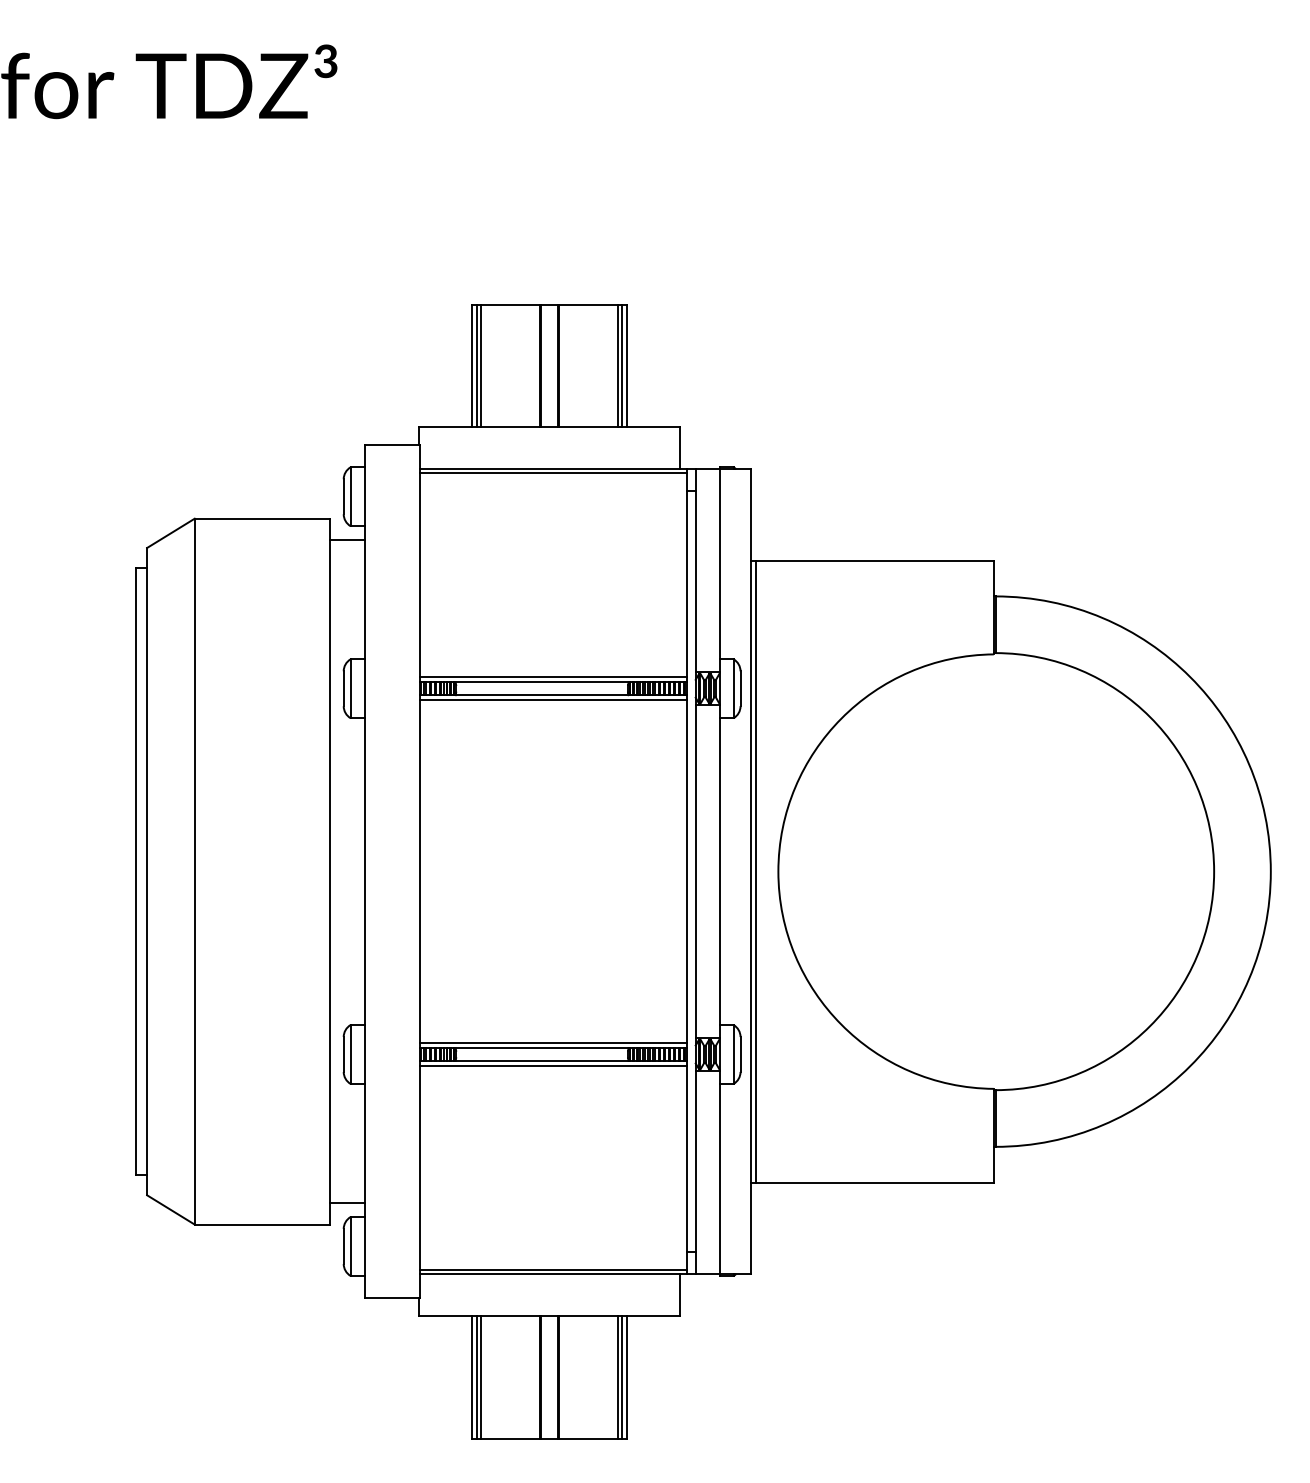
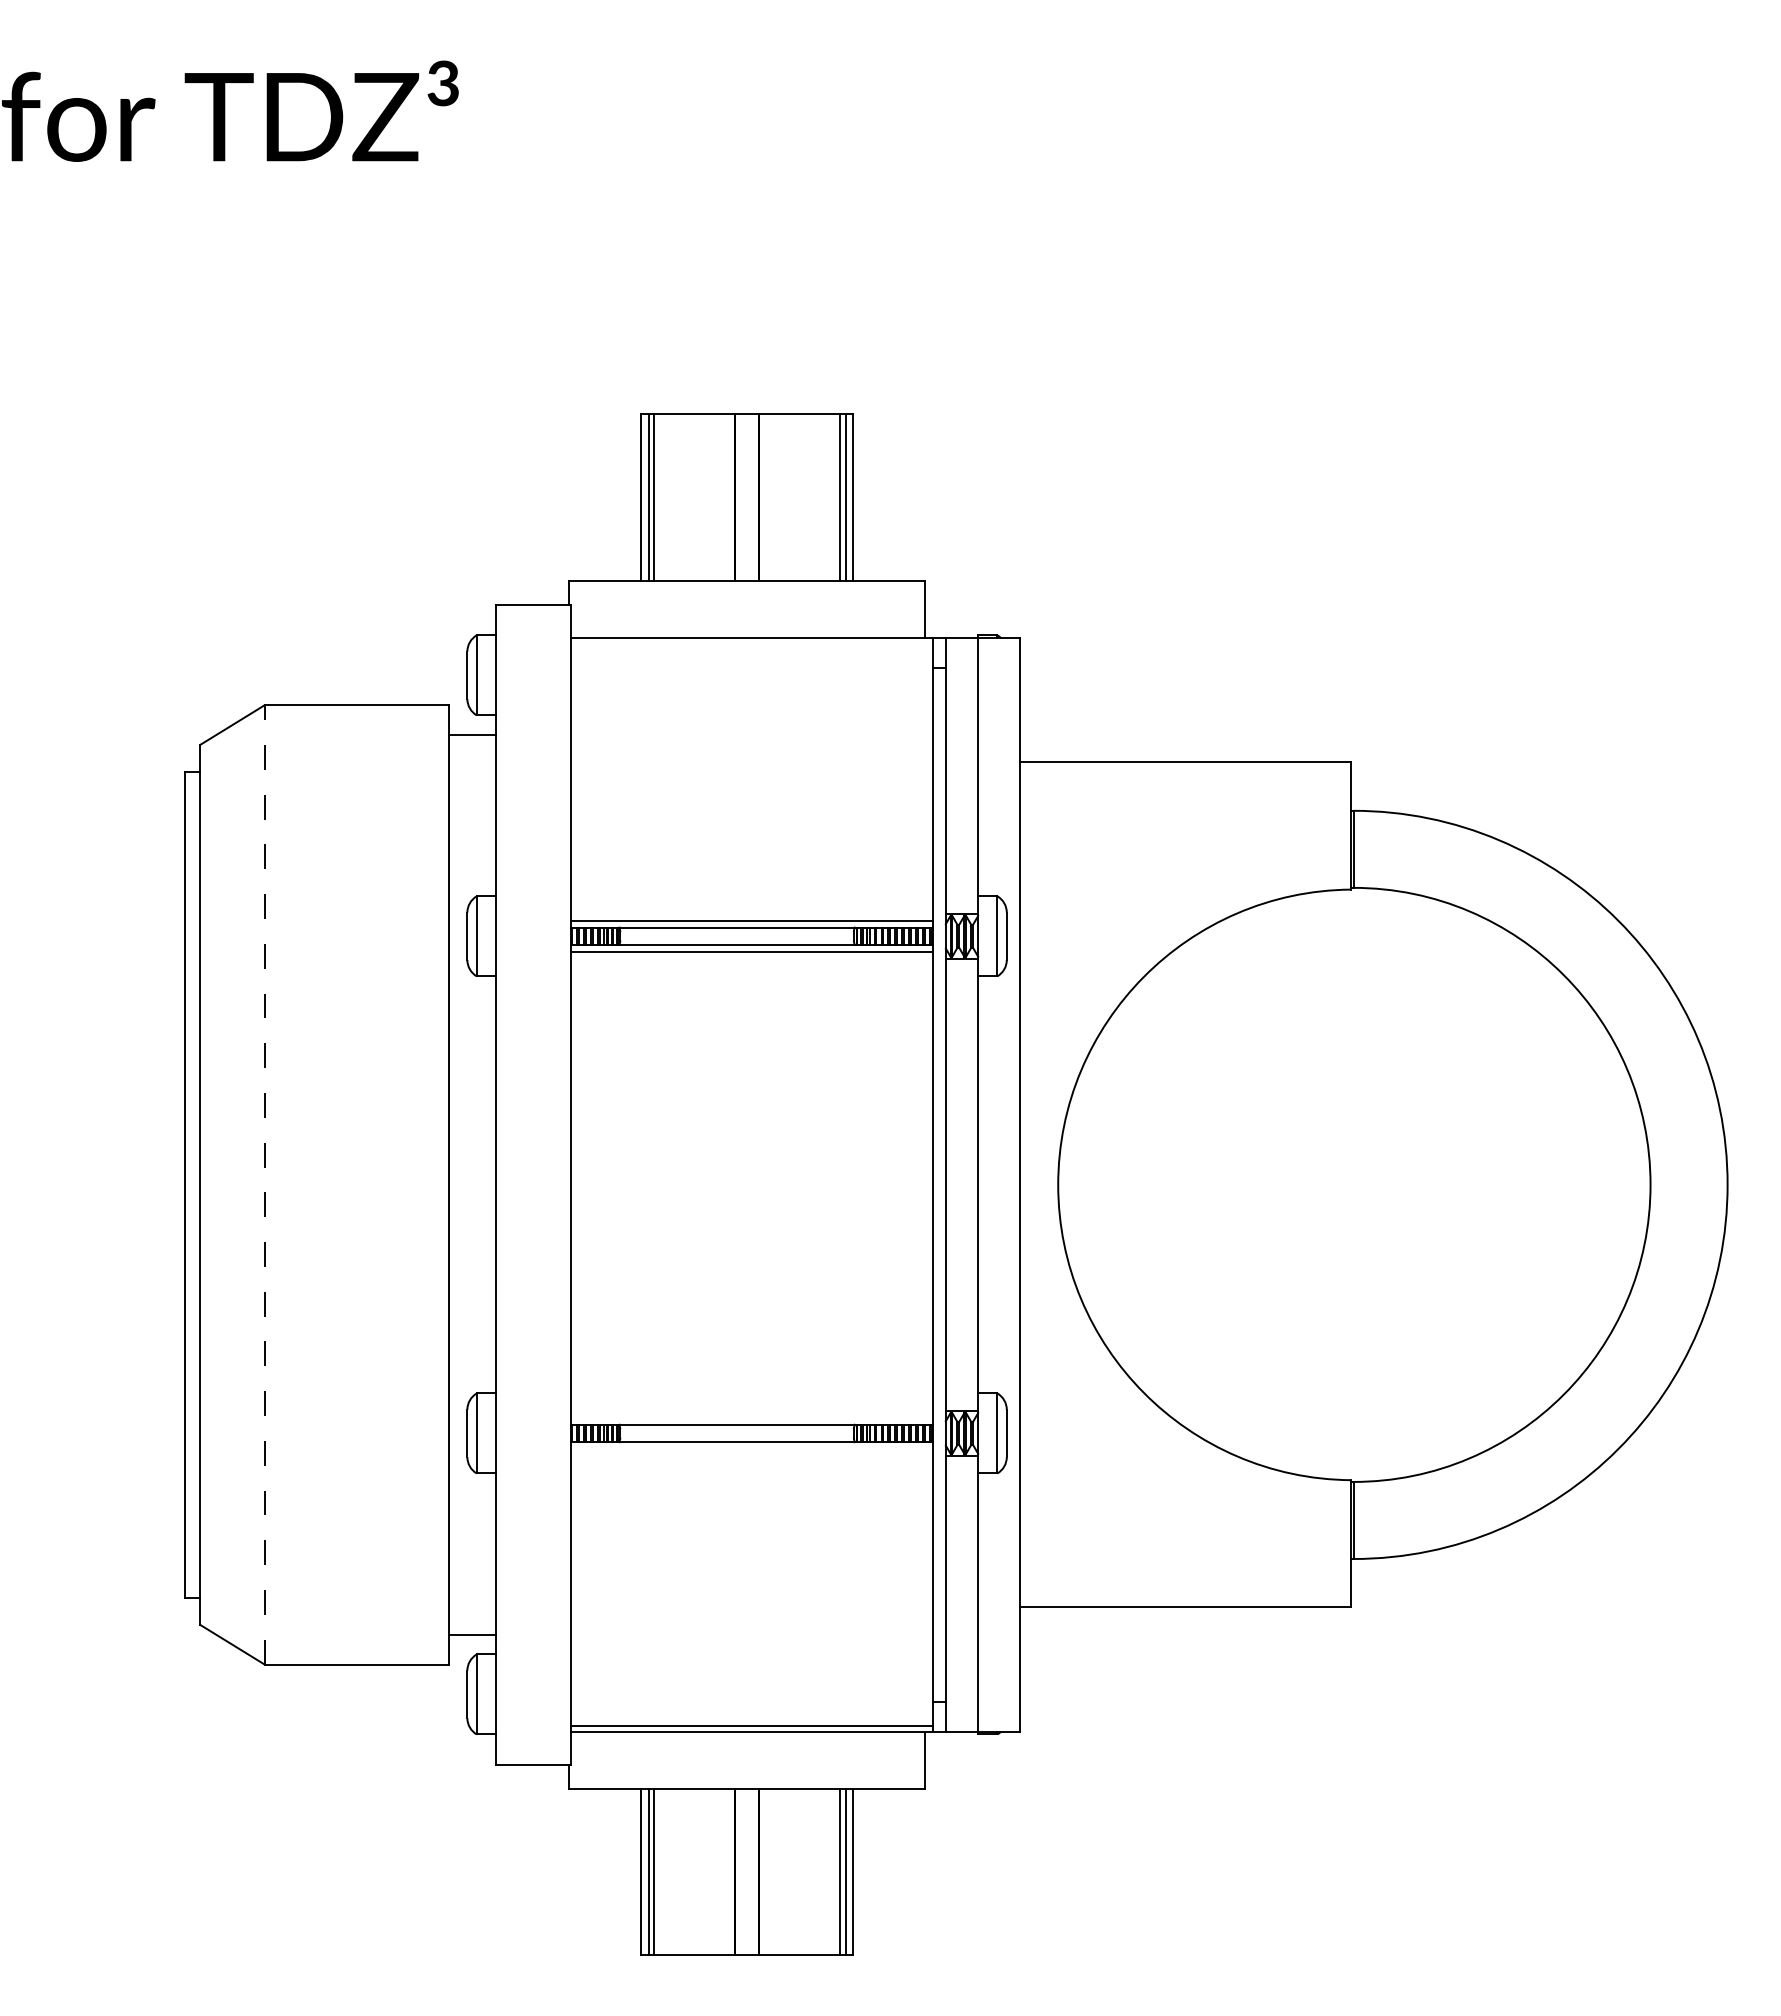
line: (552, 473) -> (751, 643), removed
line: (194, 871) -> (264, 1184), solid -> dashed
line: (756, 871) -> (1028, 1184), removed
line: (552, 1042) -> (751, 1417), removed
line: (552, 1066) -> (751, 1449), removed

